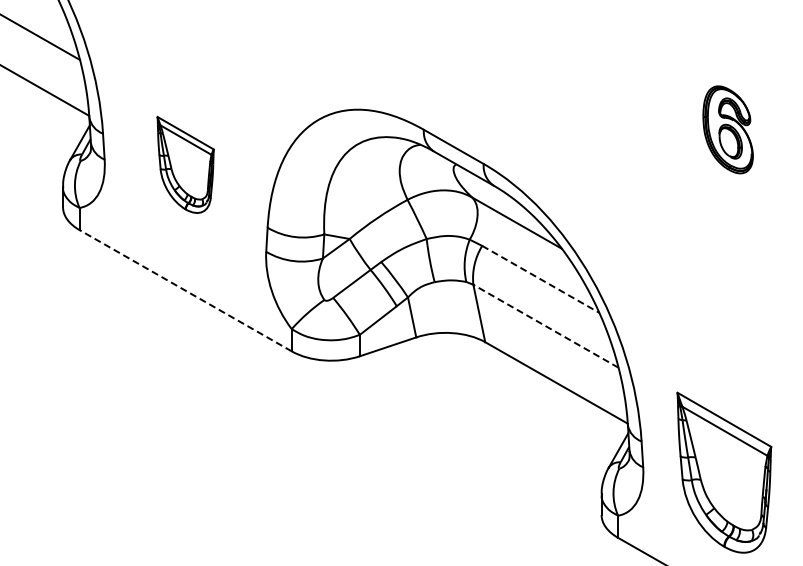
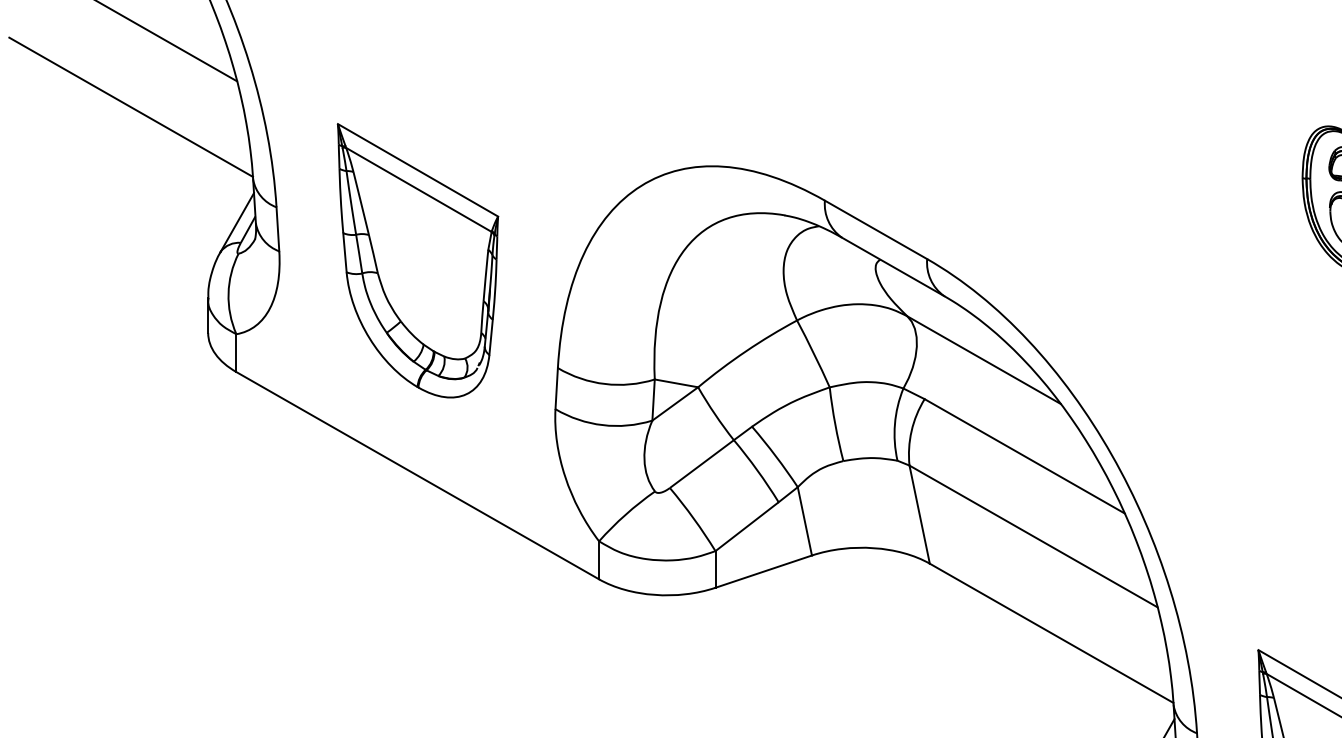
part: (185, 164) -> (417, 259), size x1.67
line: (541, 279) -> (1025, 456), dashed -> solid
line: (185, 290) -> (417, 475), dashed -> solid
line: (545, 326) -> (1032, 536), dashed -> solid

